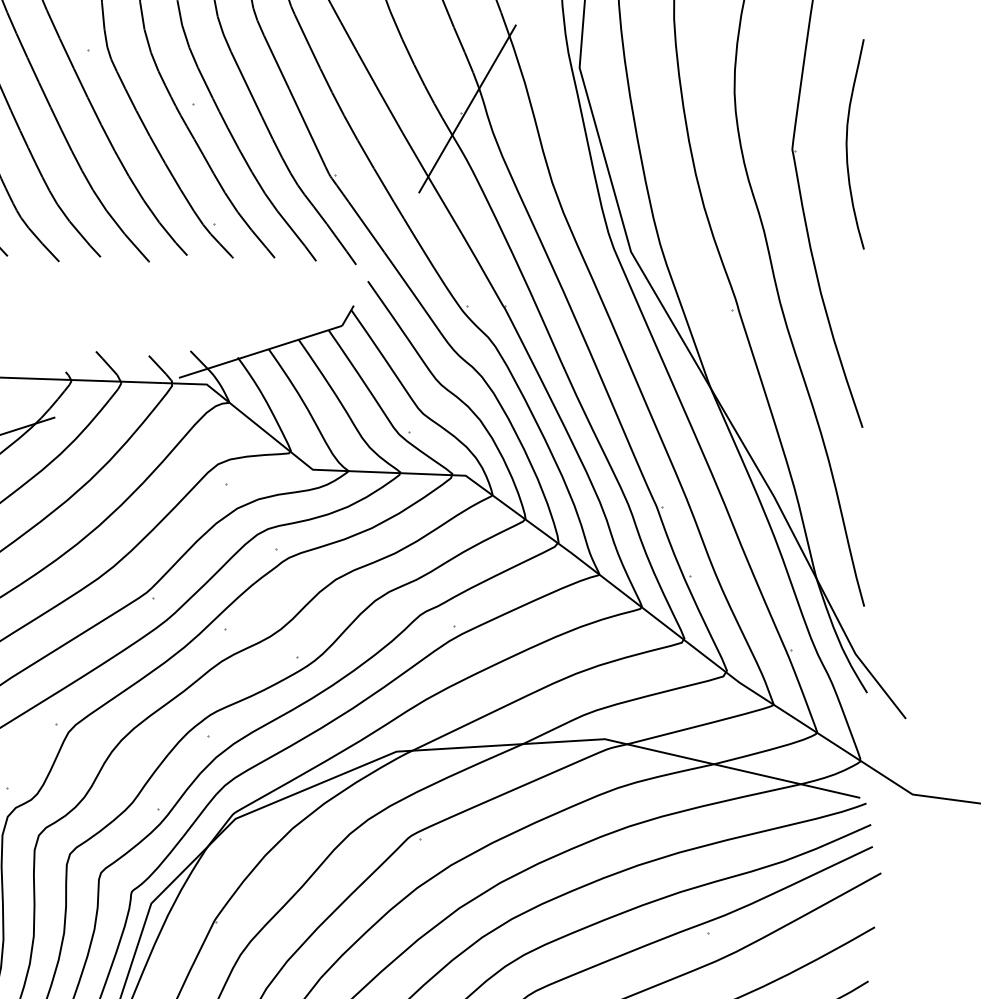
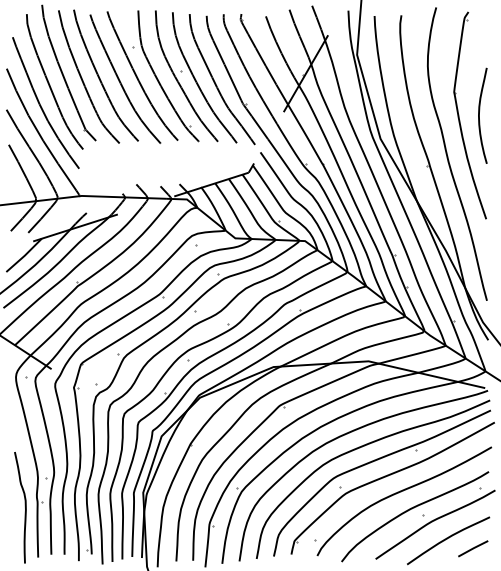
curve: (847, 143) -> (479, 115), moved

